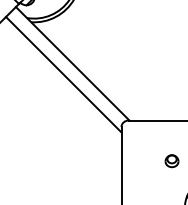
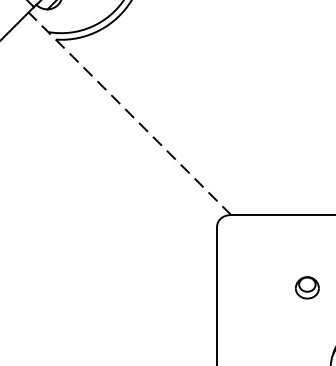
line: (72, 63) -> (129, 113), solid -> dashed
line: (63, 74) -> (113, 132), removed

